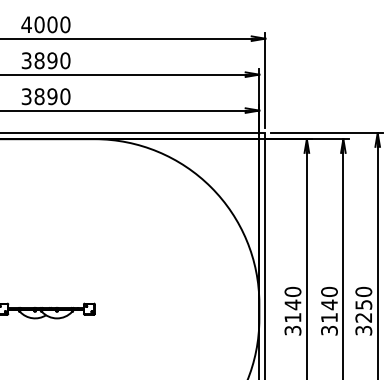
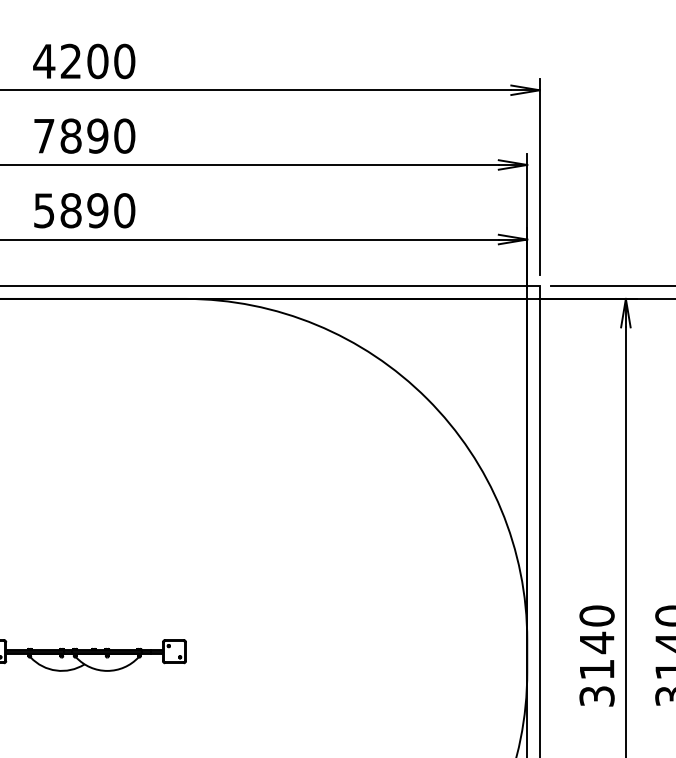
text: (39, 24) -> (70, 60), 4000 -> 4200
text: (26, 60) -> (43, 135), 3890 -> 7890
text: (26, 96) -> (43, 210), 3890 -> 5890

